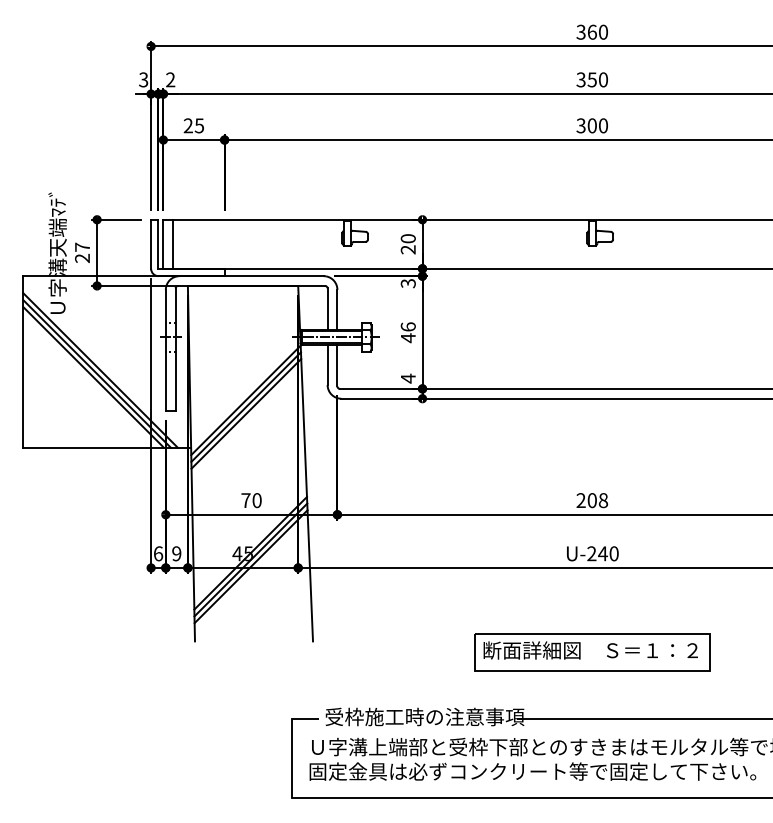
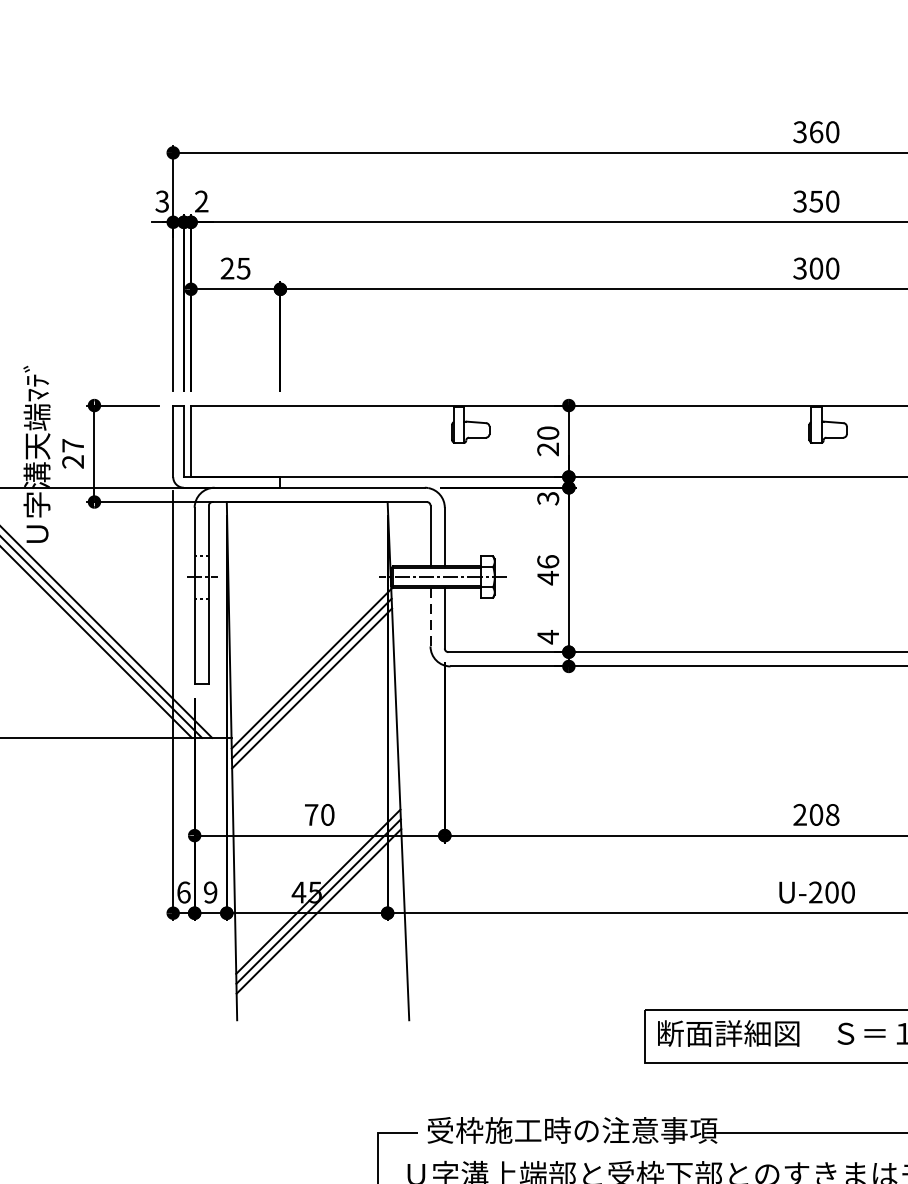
line: (173, 243) -> (205, 440), removed
line: (327, 364) -> (430, 616), solid -> dashed
text: (602, 553) -> (831, 892), U-240 -> U-200

